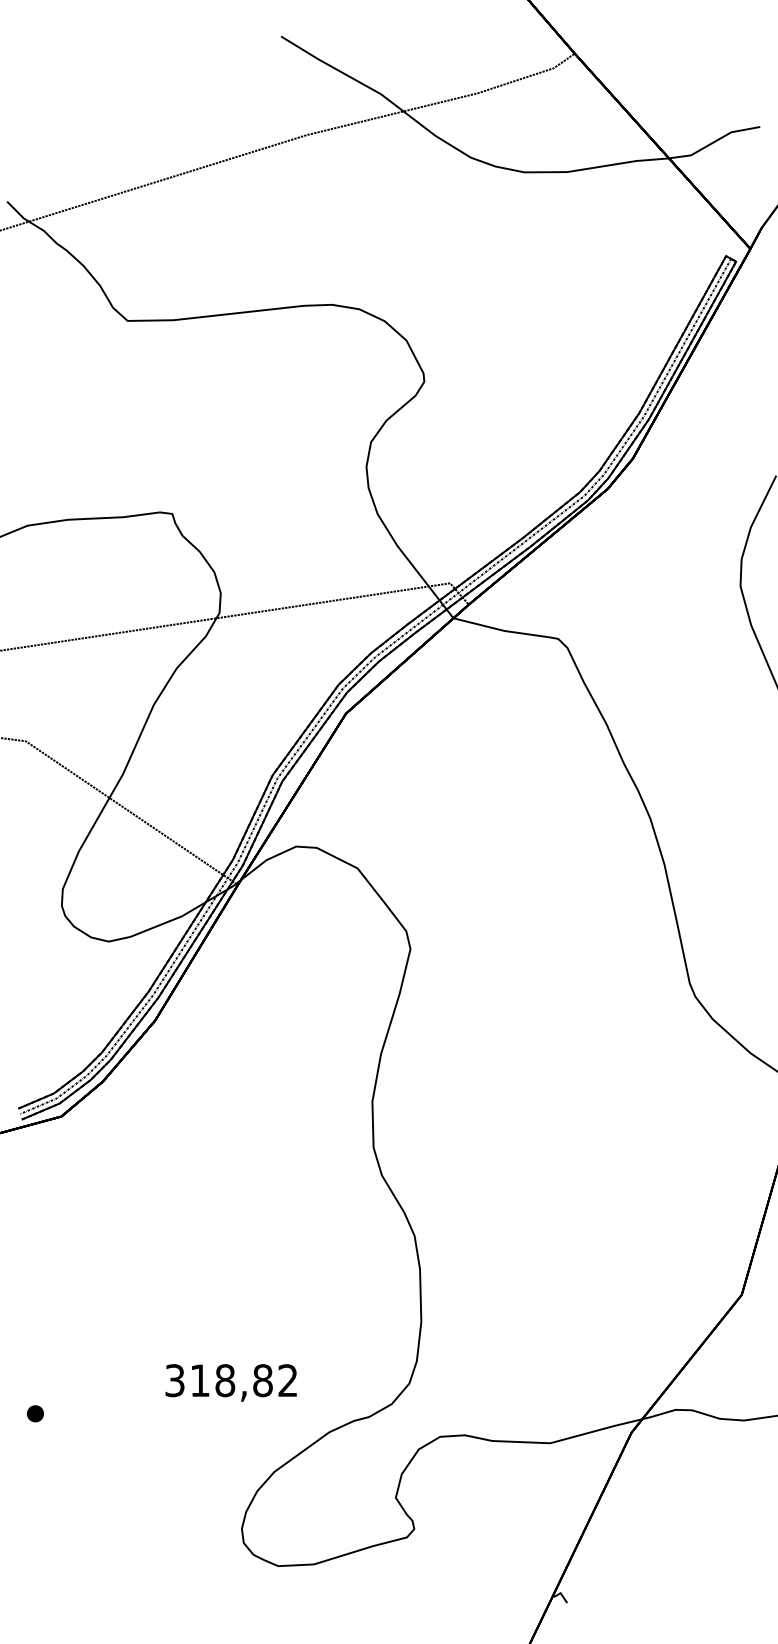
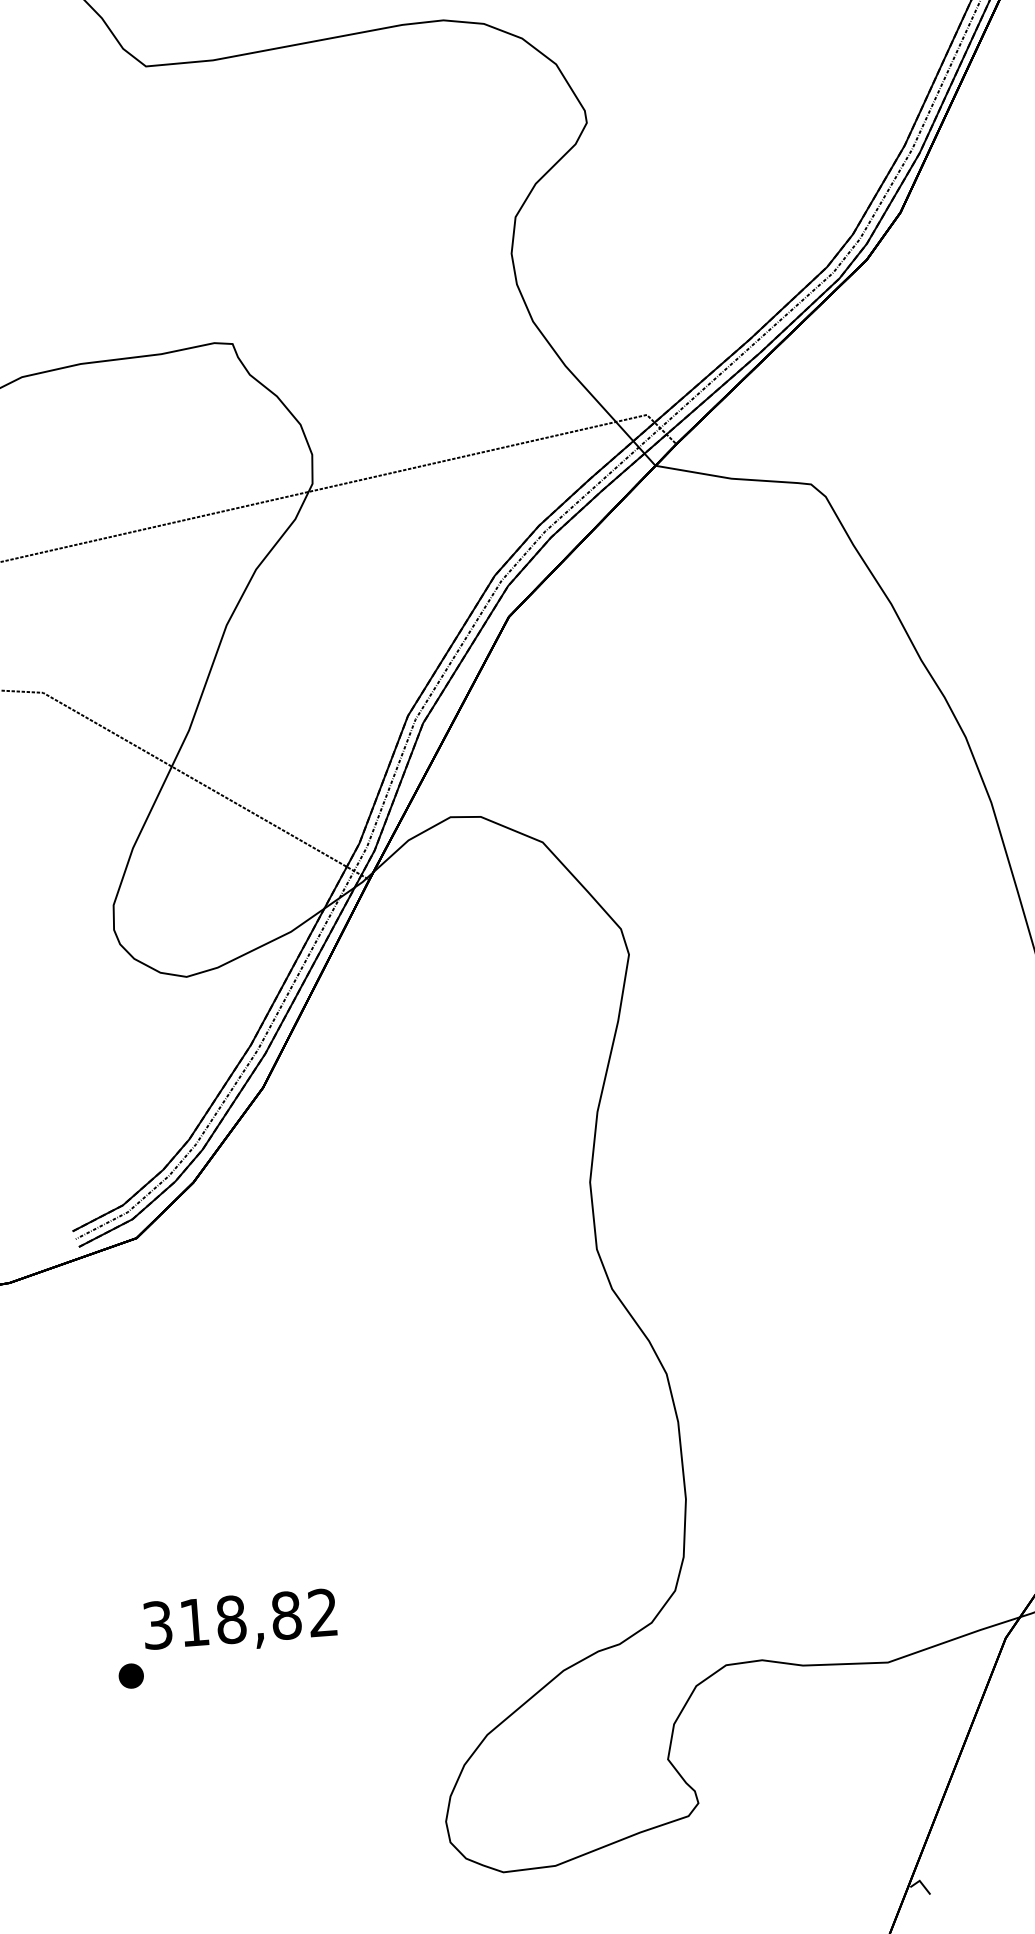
text: (230, 1382) -> (239, 1621), moved

